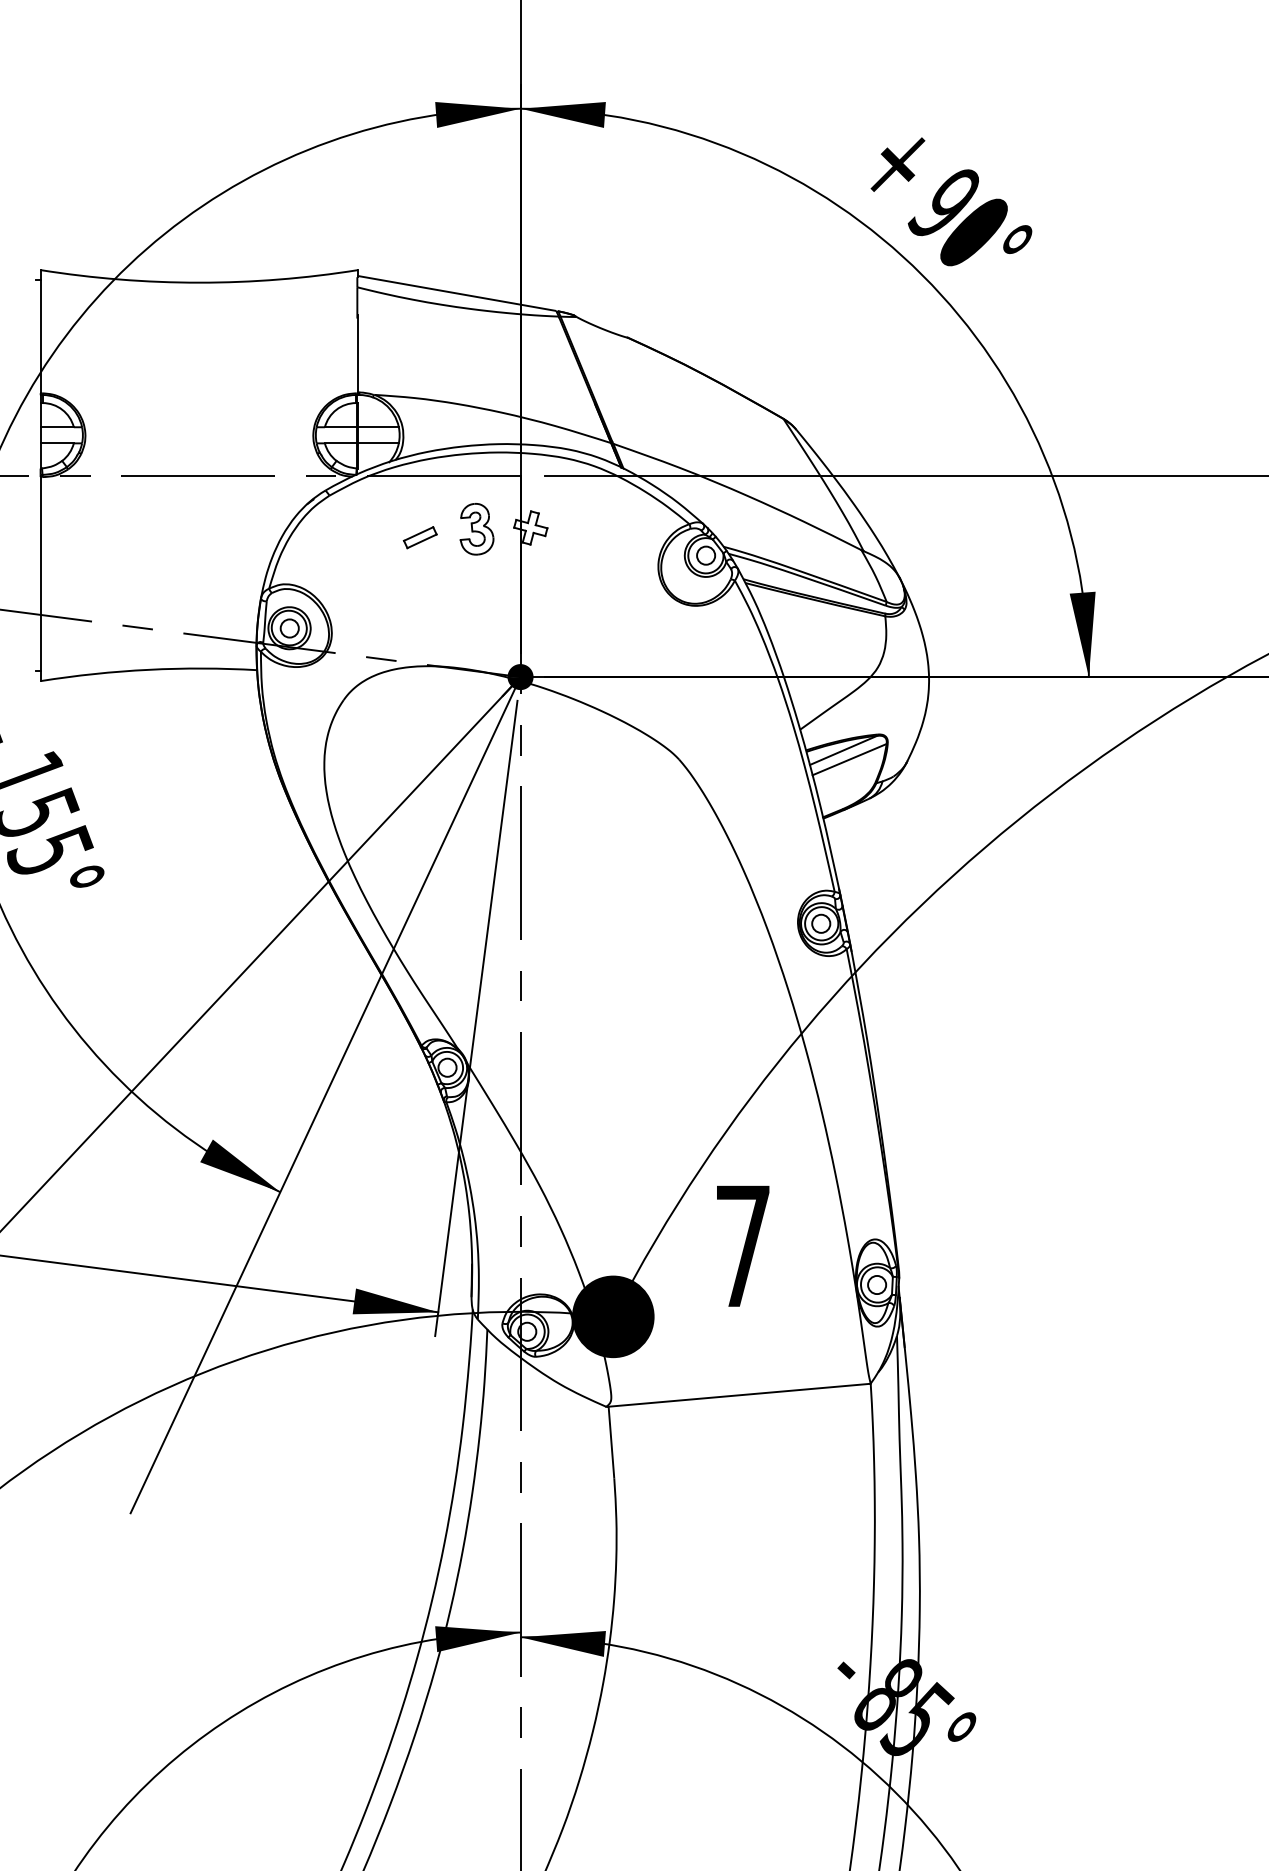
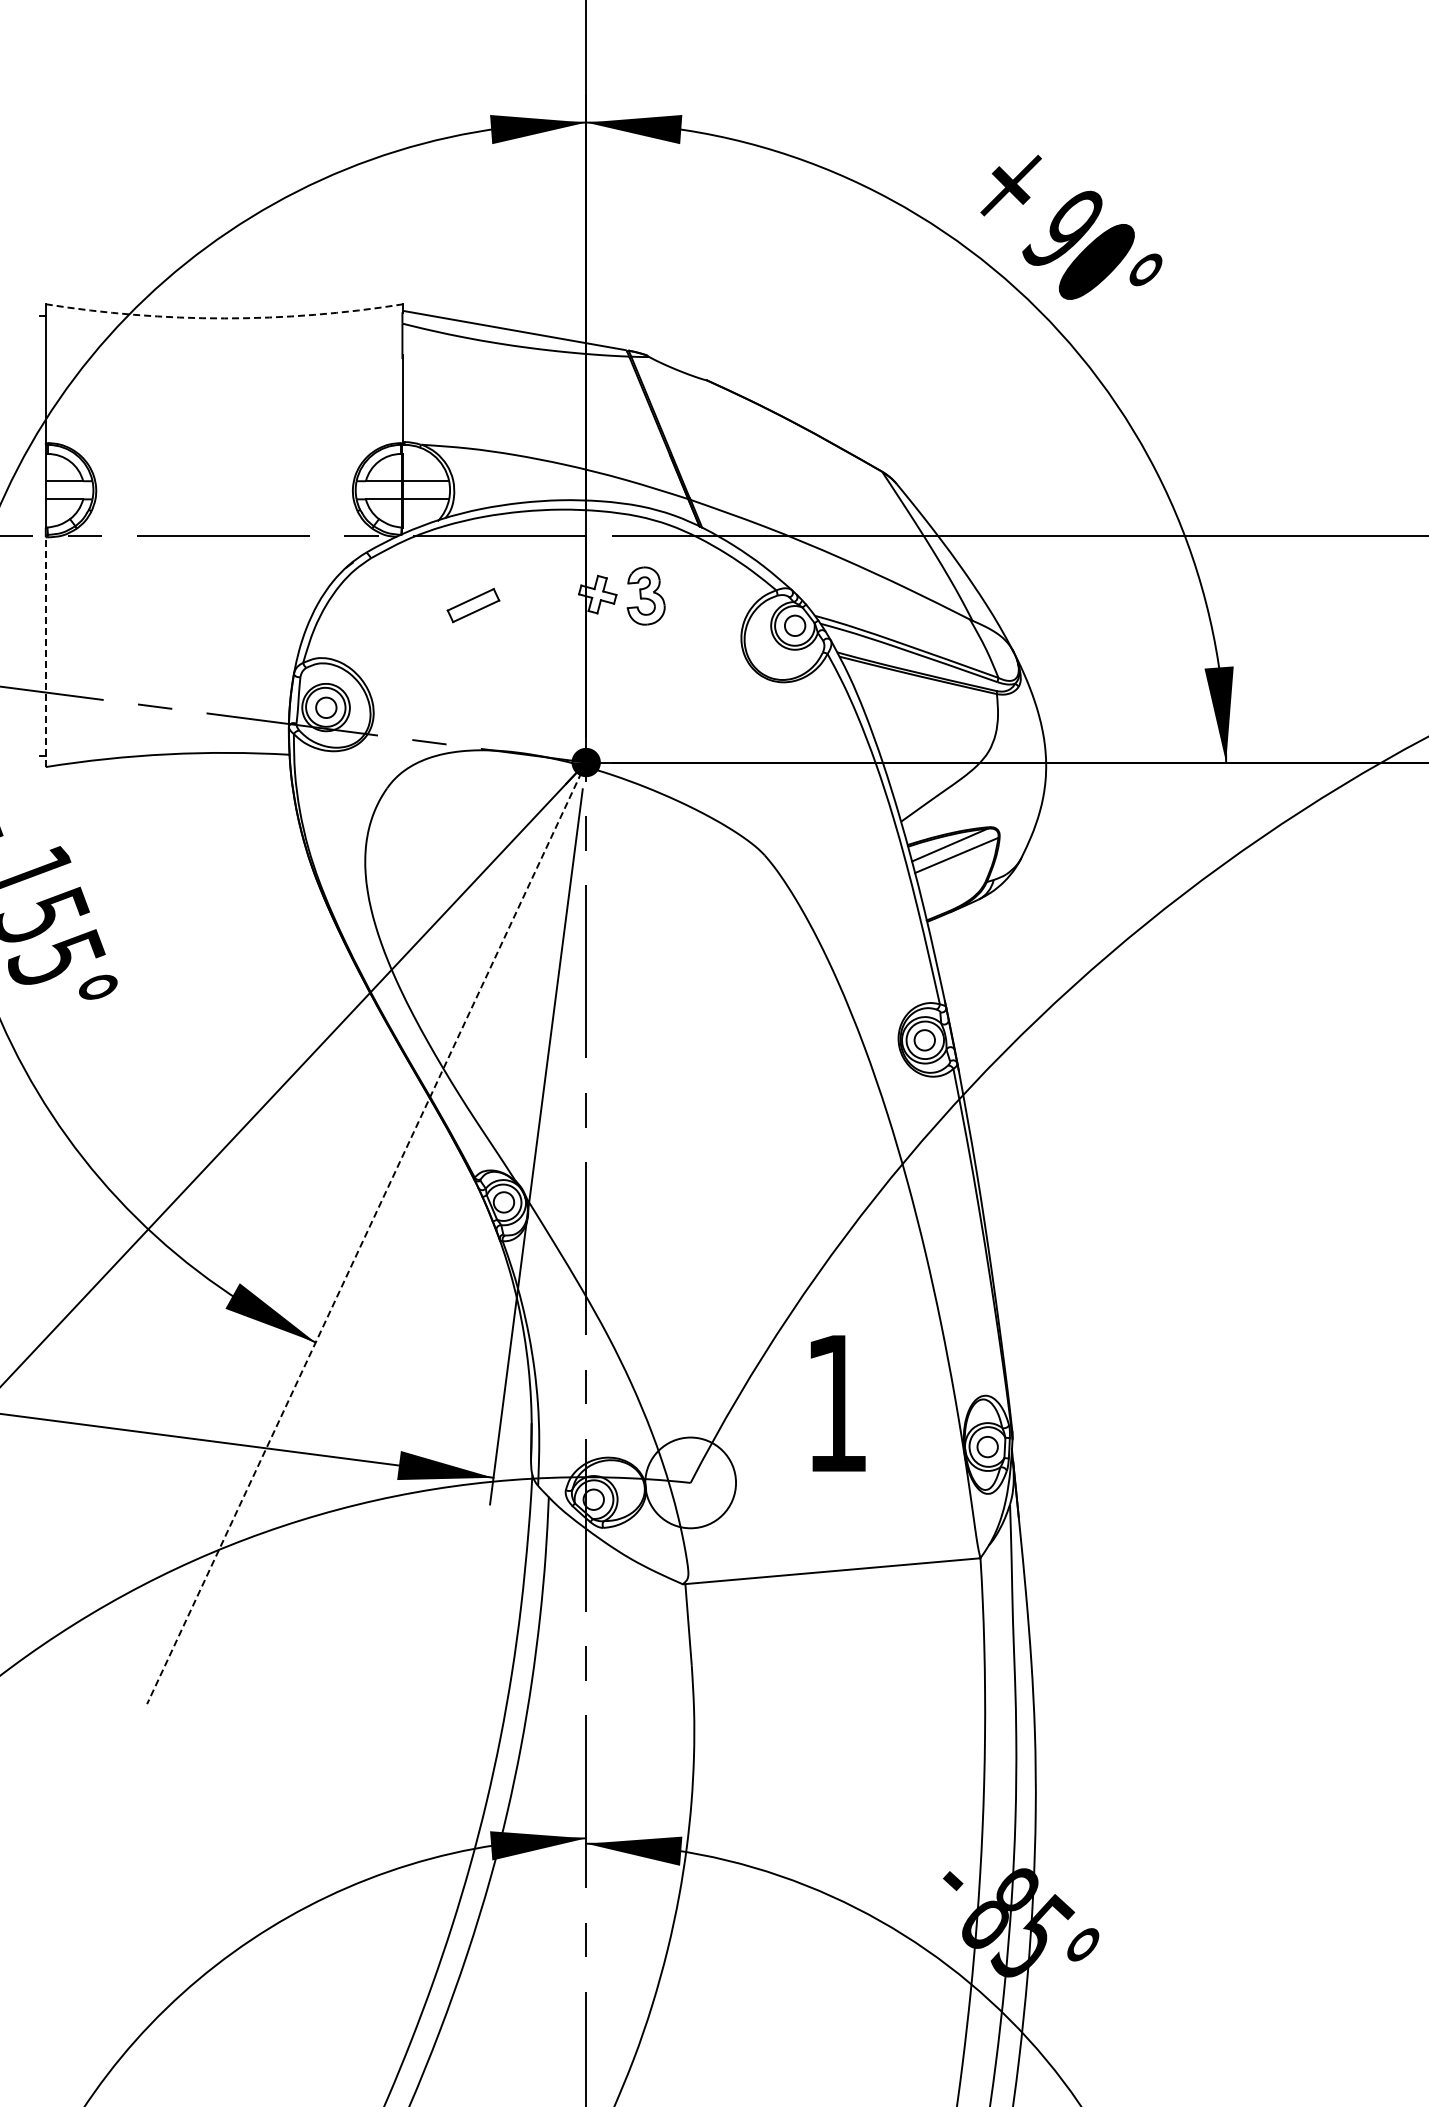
arc: (199, 282) -> (224, 318), solid -> dashed
part: (476, 528) -> (645, 595), moved
part: (419, 537) -> (472, 605), size x1.4
line: (40, 579) -> (45, 652), solid -> dashed
line: (325, 1095) -> (366, 1233), solid -> dashed
text: (742, 1246) -> (836, 1403), 7 -> 1
fill: (613, 1316) -> (690, 1482), removed

